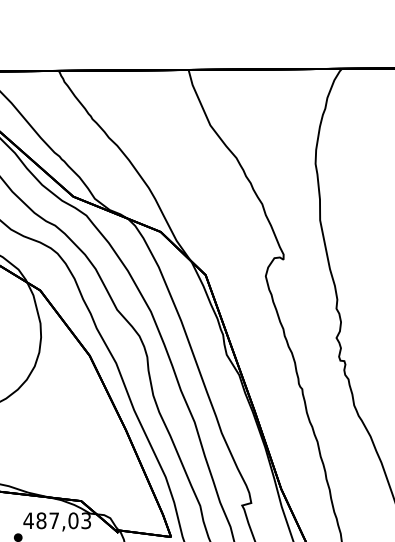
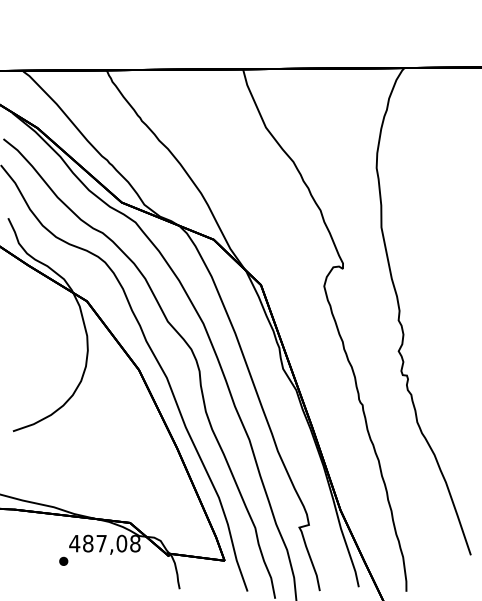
text: (86, 520) -> (135, 543), 487,03 -> 487,08

